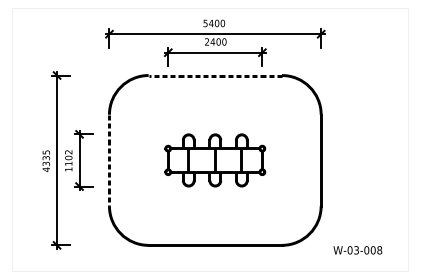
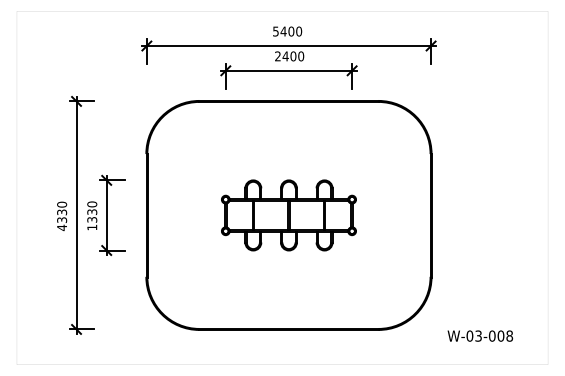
line: (214, 75) -> (288, 101), dashed -> solid
text: (46, 152) -> (62, 204), 4335 -> 4330
text: (68, 157) -> (92, 211), 1102 -> 1330
line: (109, 160) -> (146, 215), dashed -> solid

